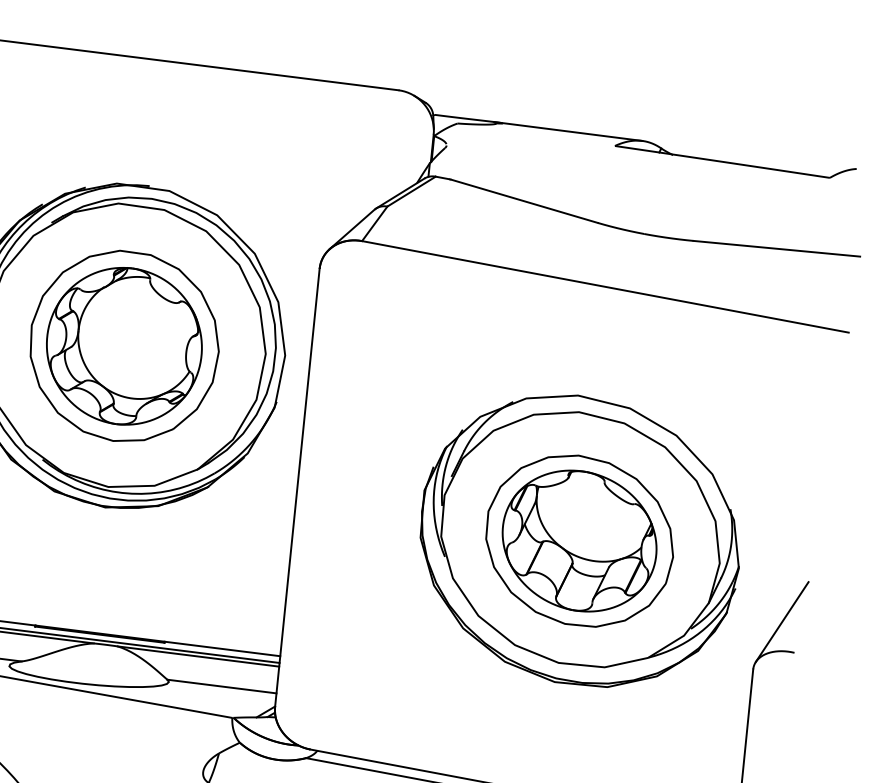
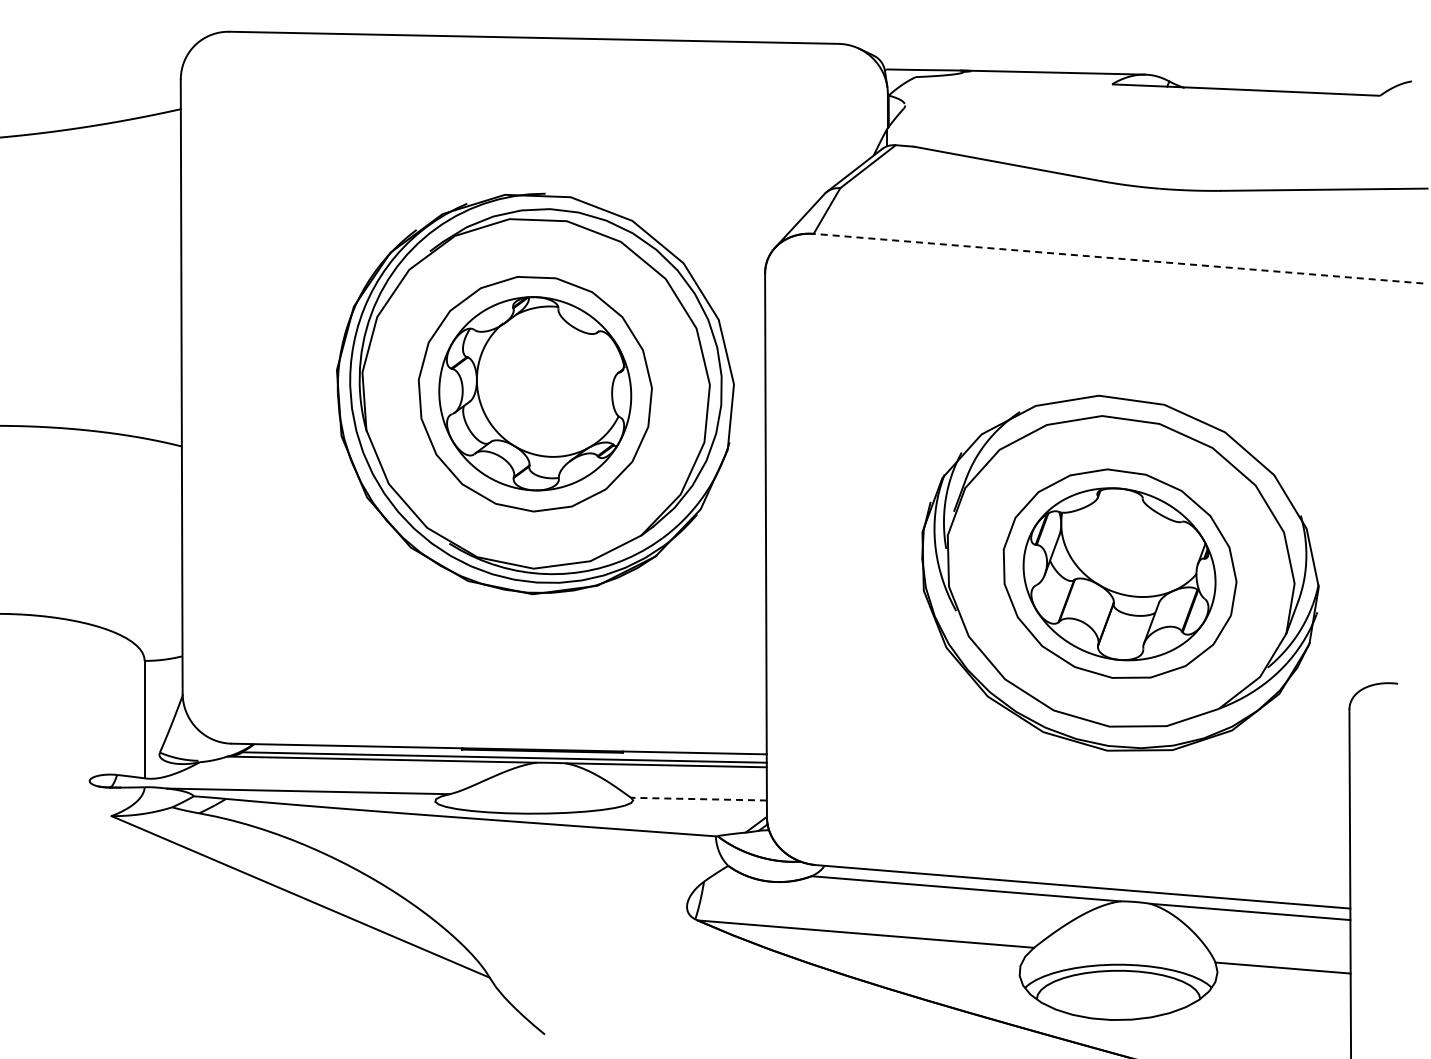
line: (605, 286) -> (1118, 258), solid -> dashed
line: (781, 621) -> (1378, 647), removed
line: (222, 686) -> (699, 799), solid -> dashed

